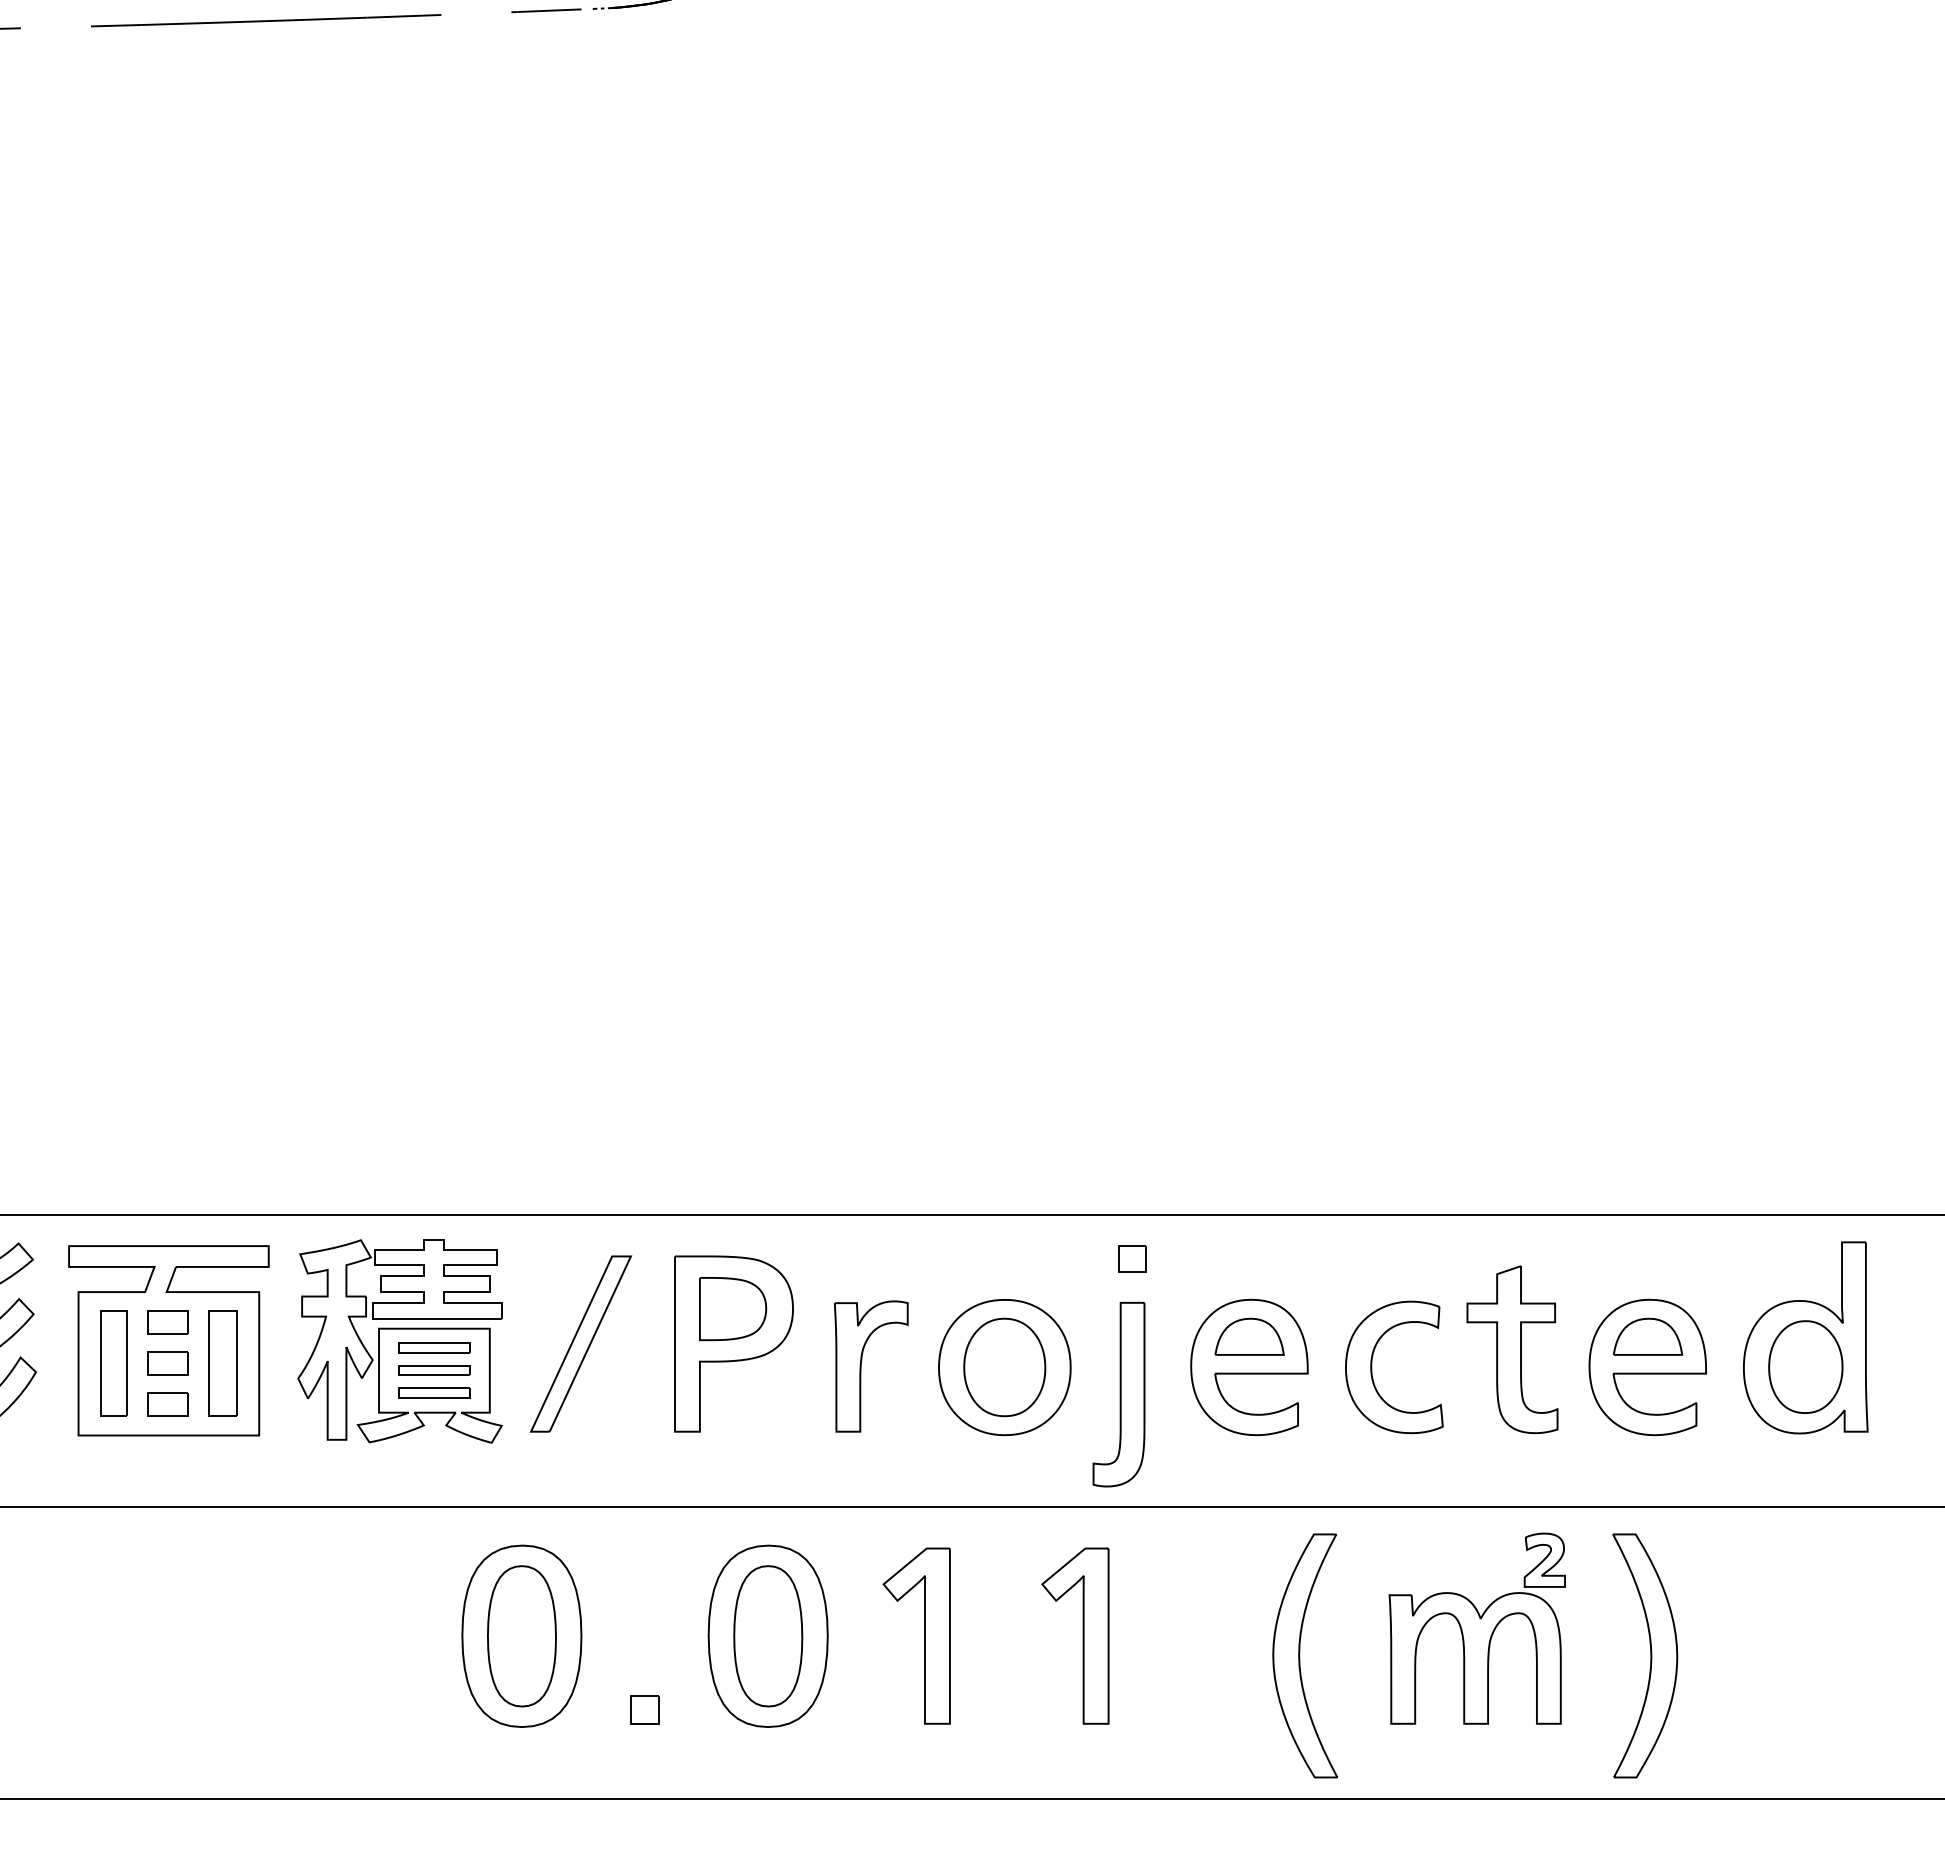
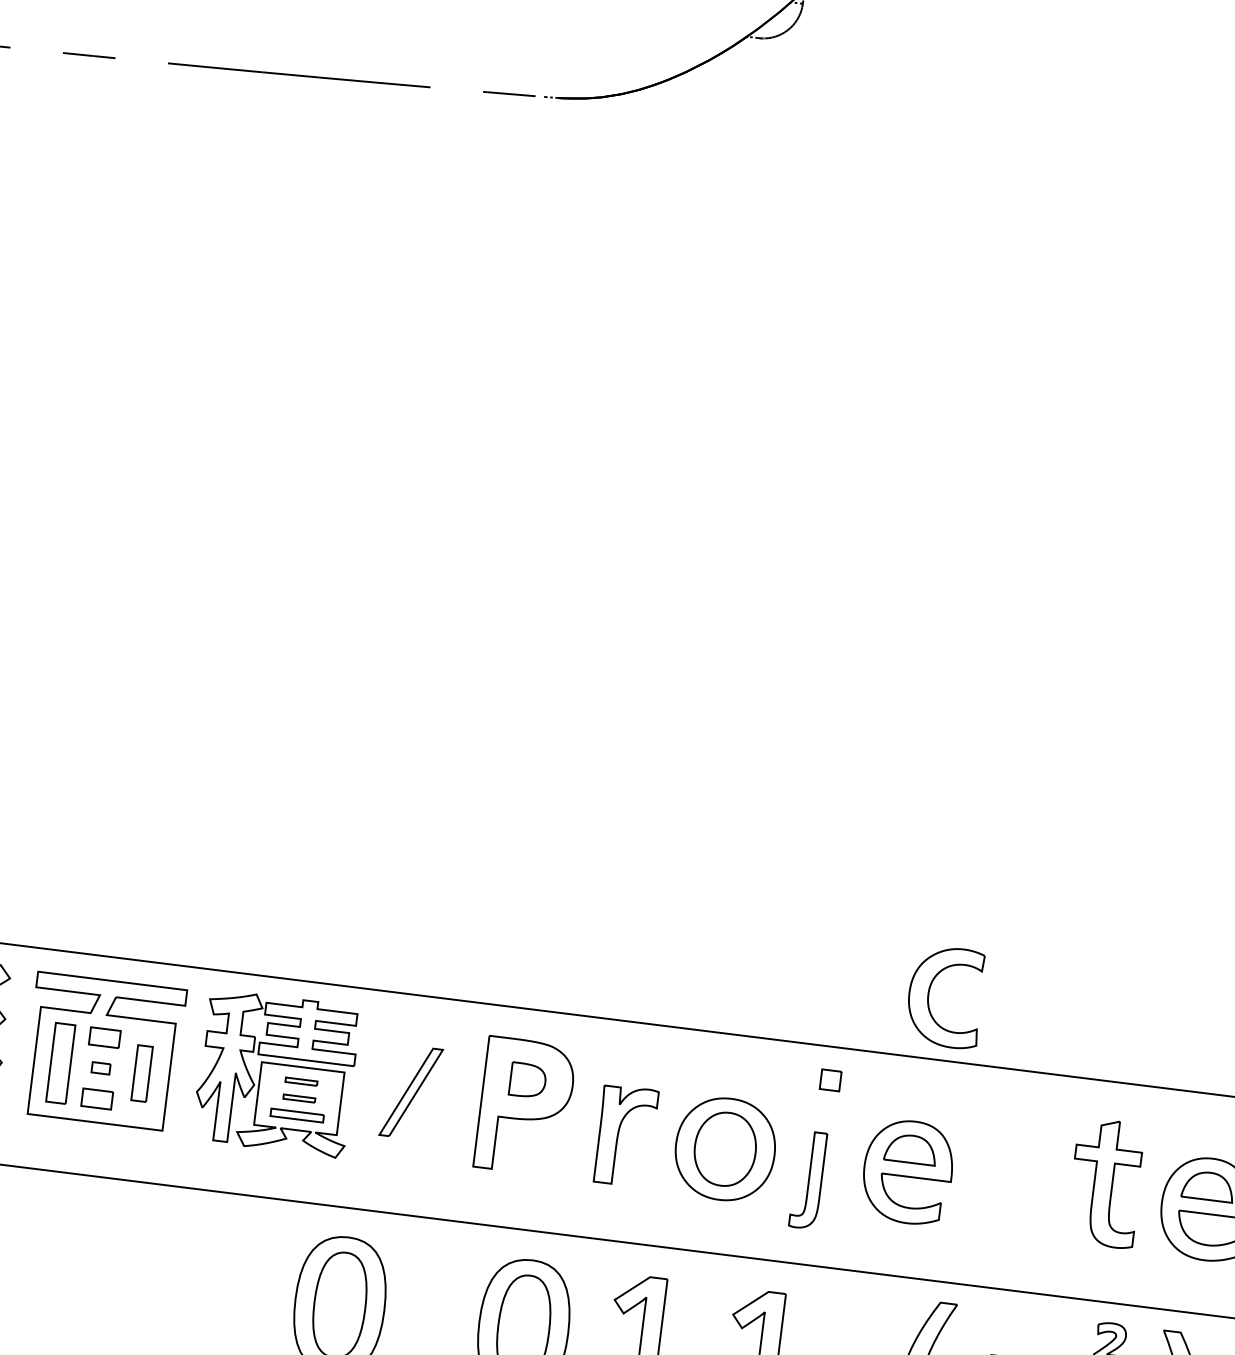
part: (733, 1309) -> (528, 1080), size x0.7
part: (580, 1343) -> (410, 1091), size x0.7
part: (434, 1347) -> (301, 1081), size x0.6
part: (167, 1363) -> (100, 1068), size x0.6
part: (222, 1363) -> (141, 1073), size x0.7
part: (1372, 1367) -> (929, 995), moved
part: (434, 1370) -> (299, 1098), size x0.6
part: (1118, 1394) -> (807, 1180), size x0.7

